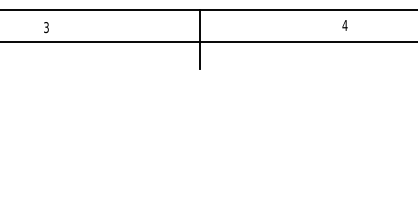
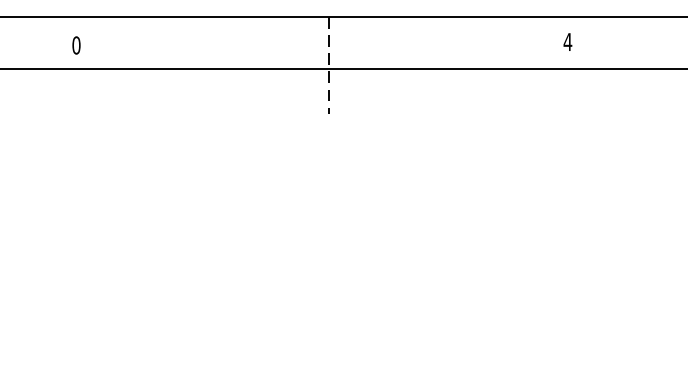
text: (46, 27) -> (76, 45), 3 -> 0
line: (199, 40) -> (328, 66), solid -> dashed

